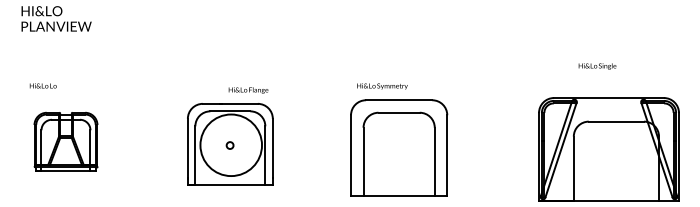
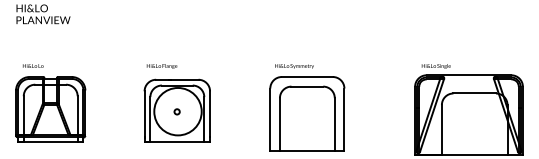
text: (597, 66) -> (436, 66), moved
text: (248, 90) -> (162, 66), moved
part: (65, 141) -> (50, 108), size x1.43

